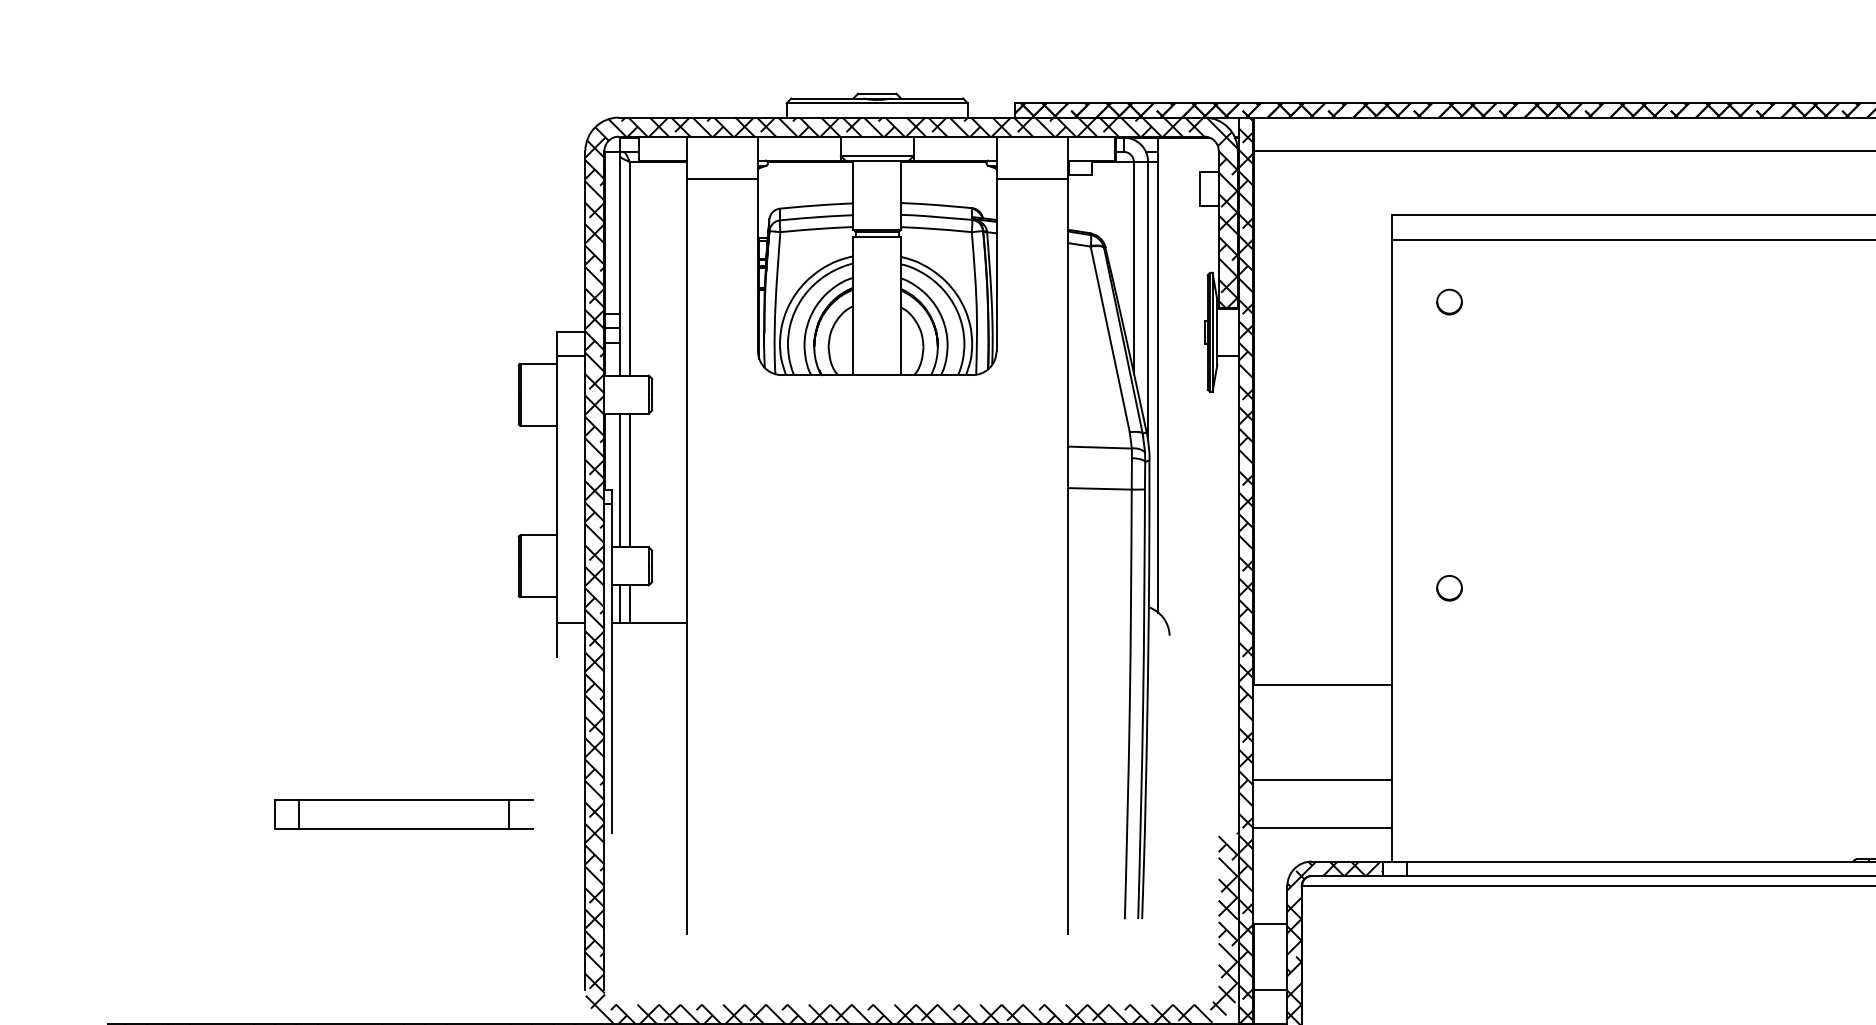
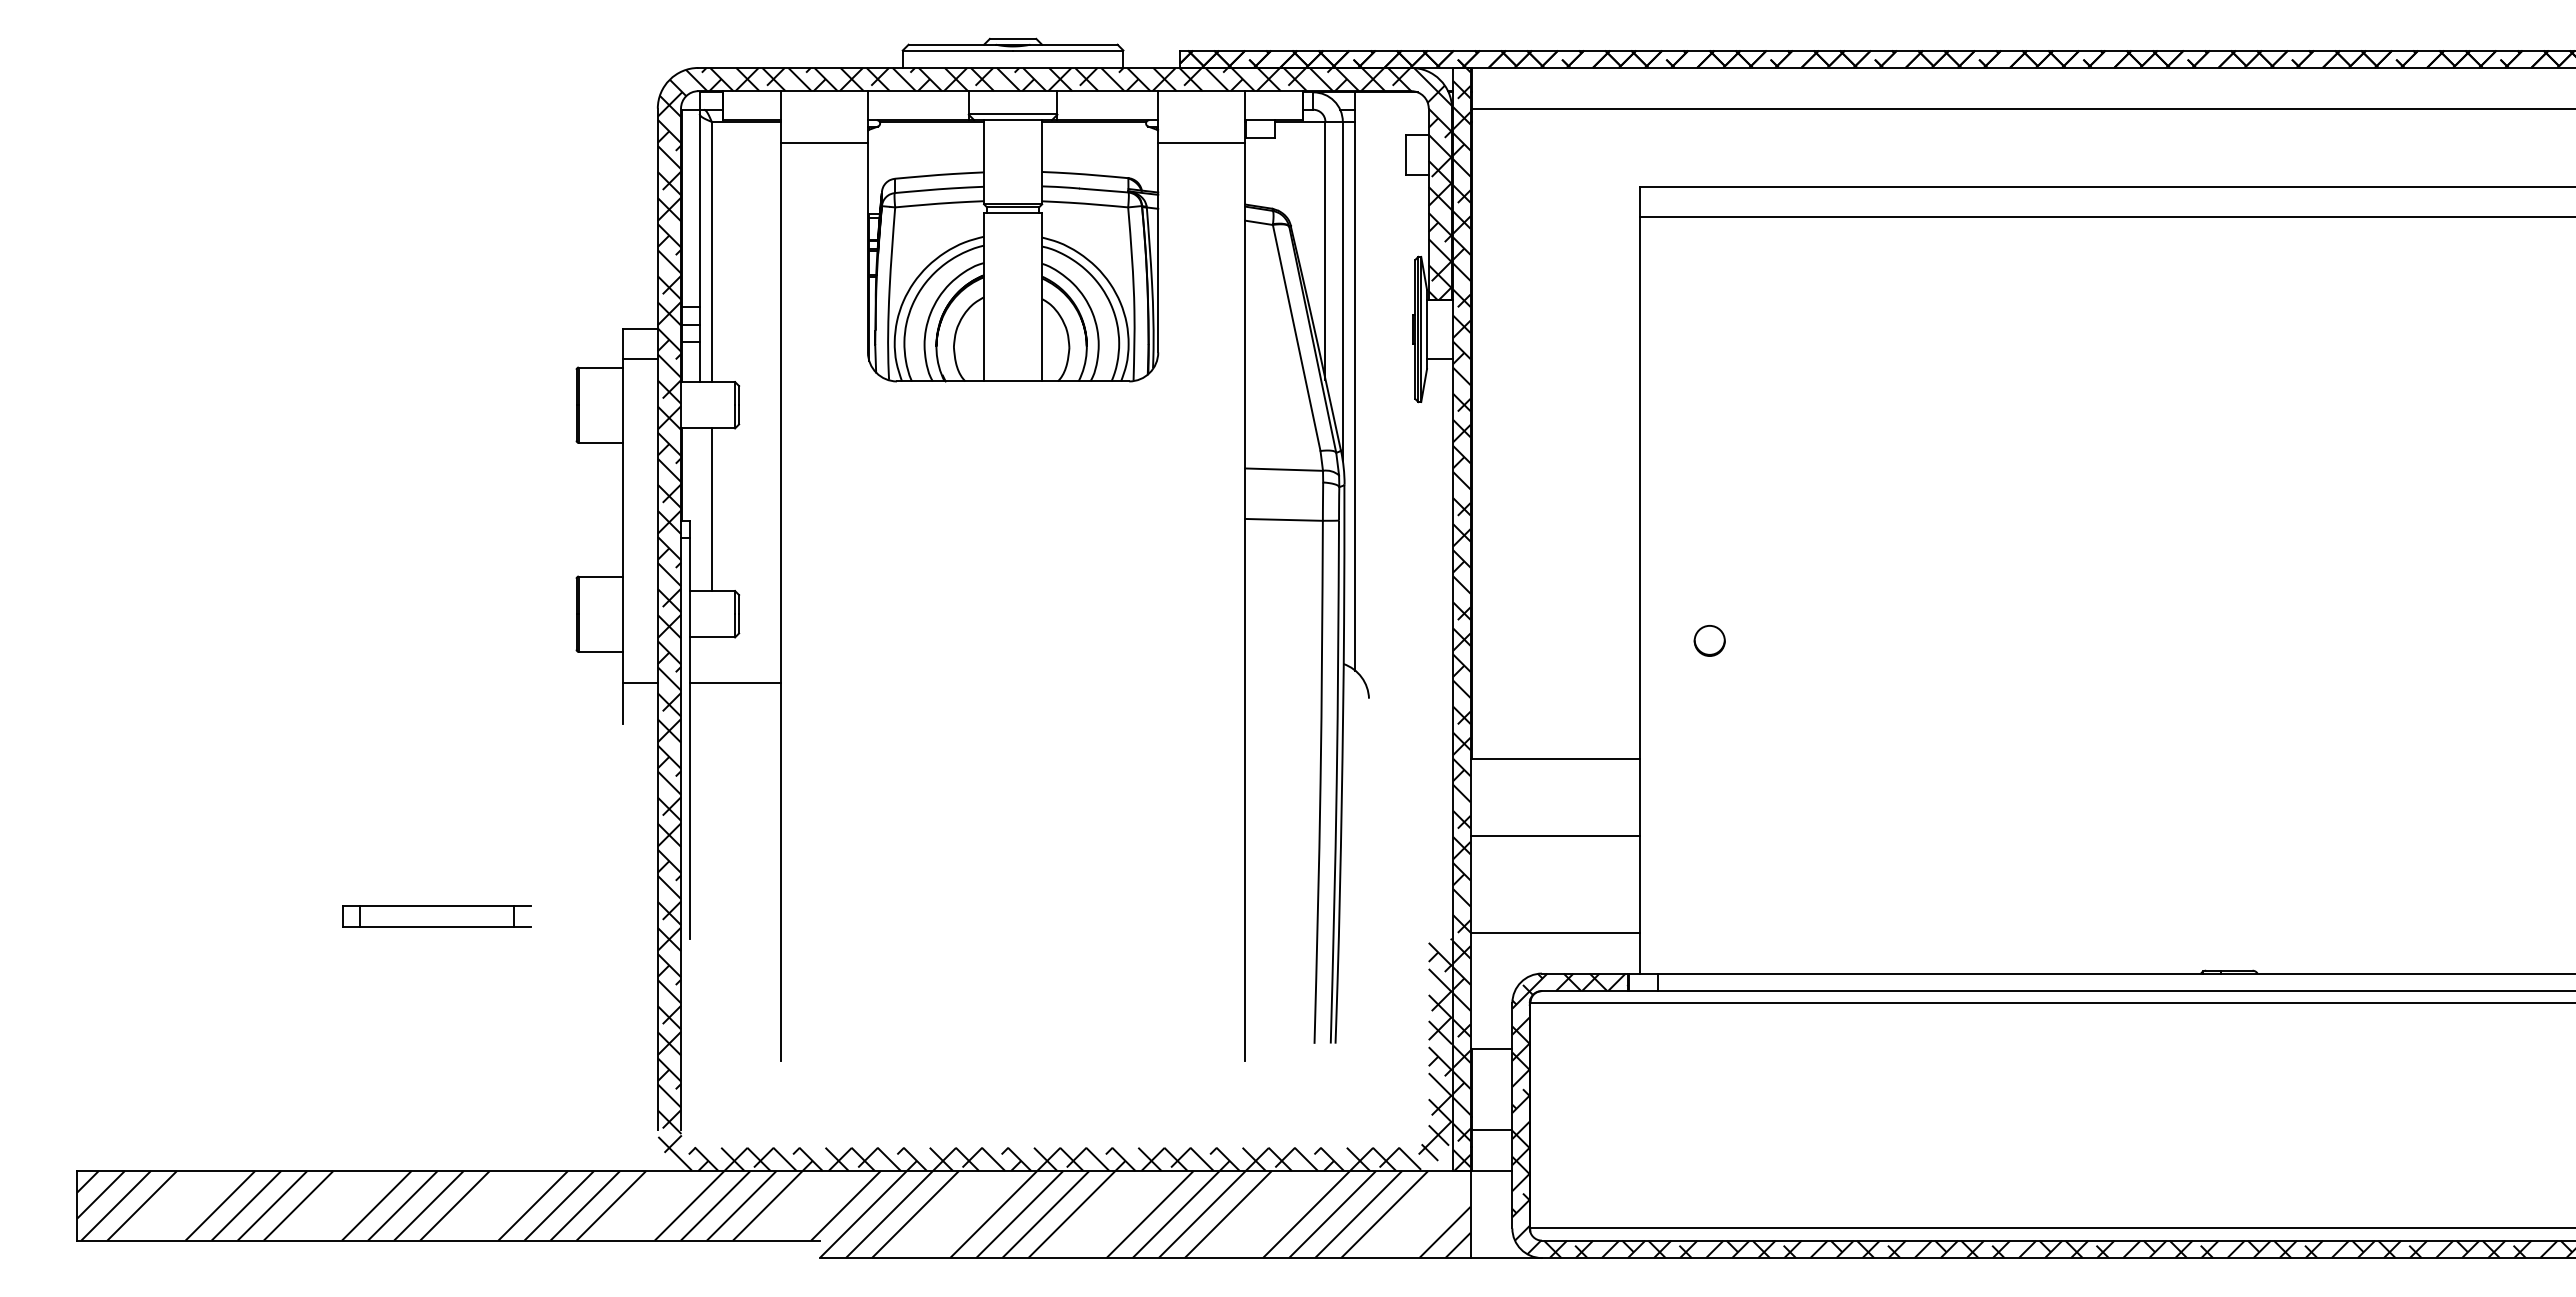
circle: (1449, 302) -> (1709, 292), removed
line: (619, 480) -> (699, 509), removed
line: (619, 604) -> (699, 660), removed
line: (629, 604) -> (711, 660), removed
line: (1322, 780) -> (1555, 835), moved
part: (403, 814) -> (436, 916), size x0.6

